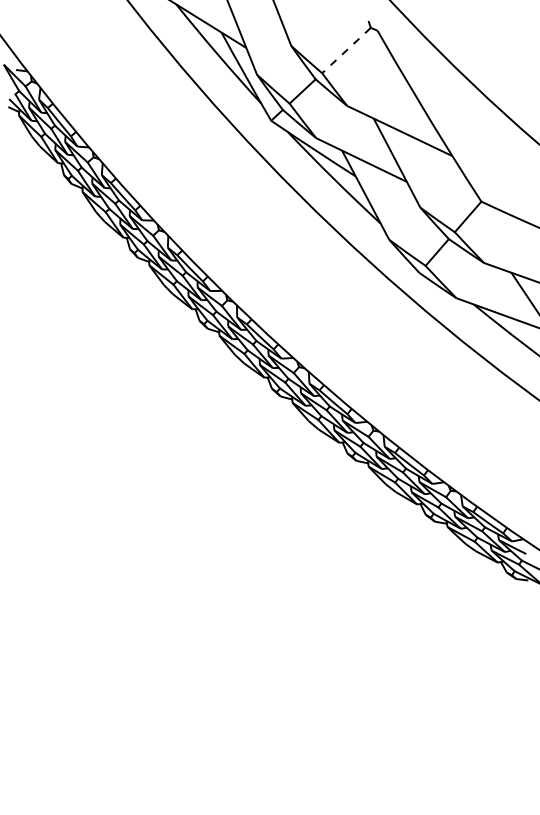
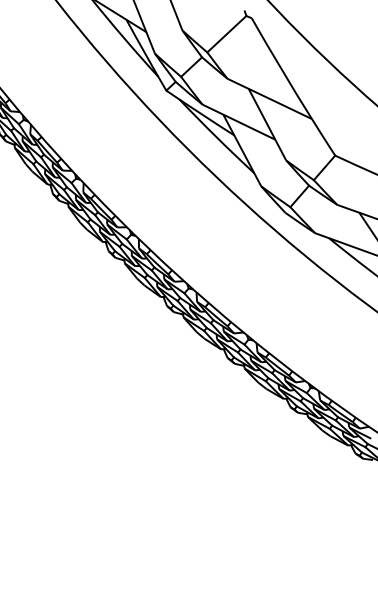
line: (346, 50) -> (226, 34), dashed -> solid

